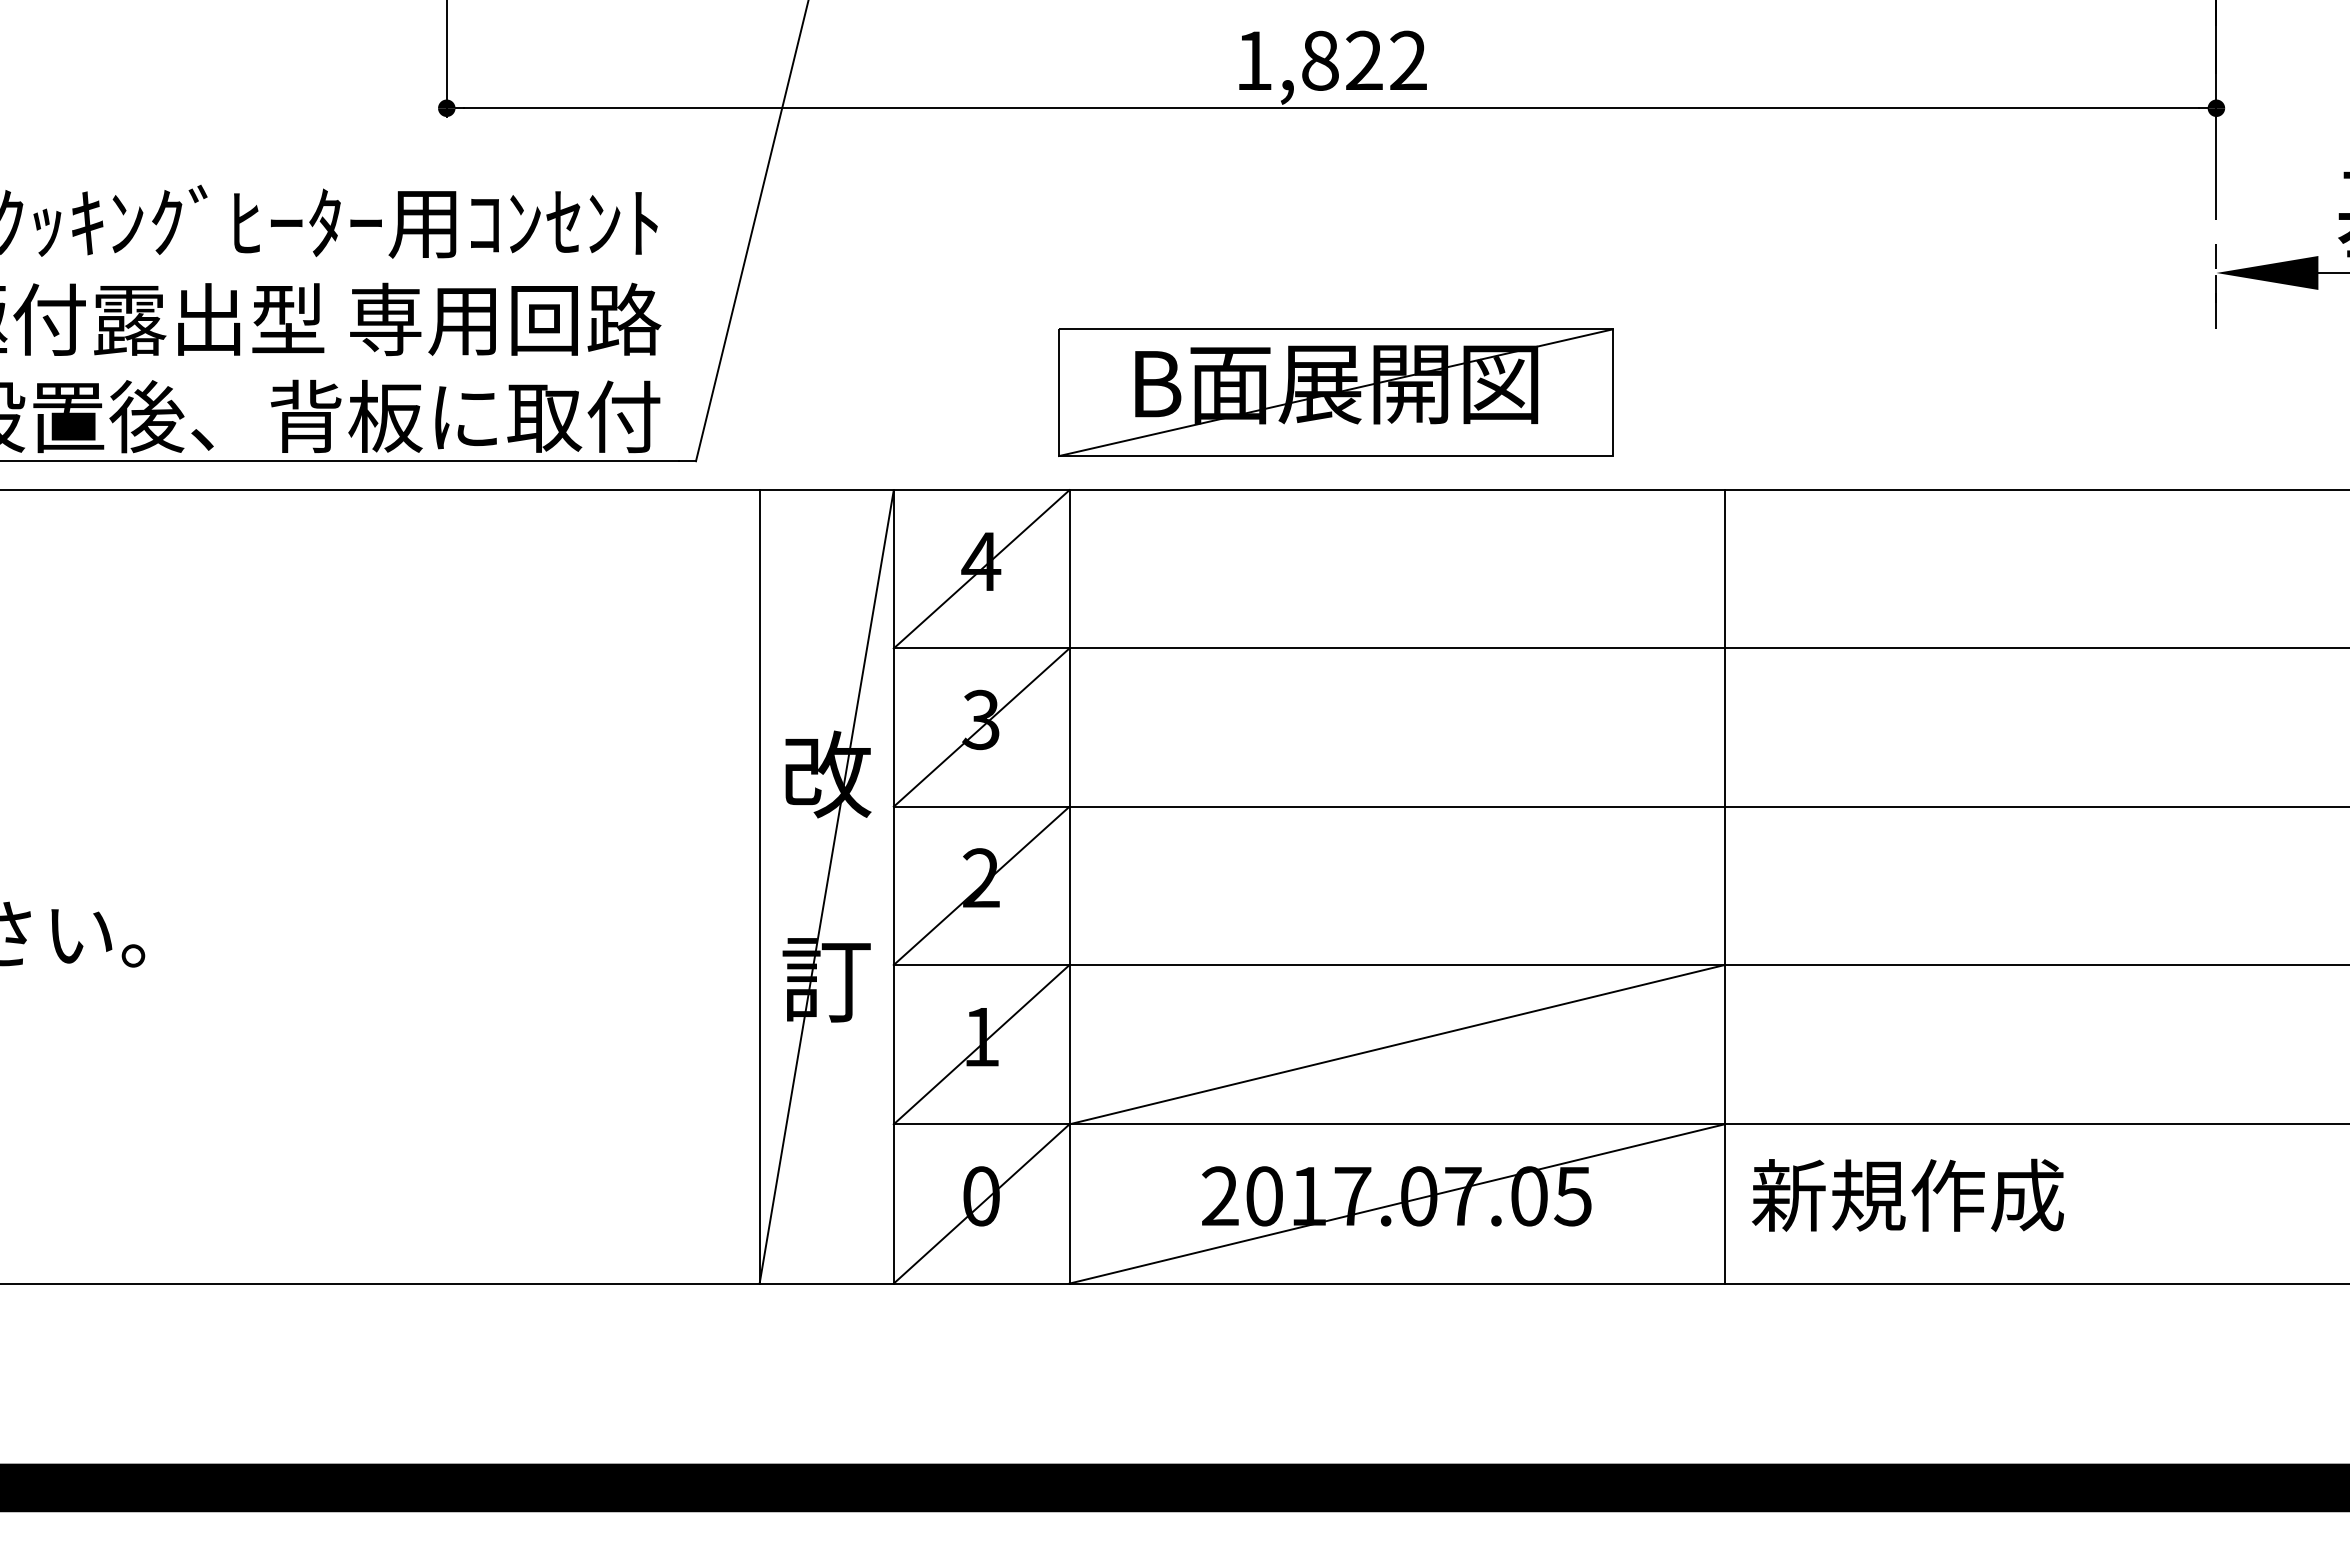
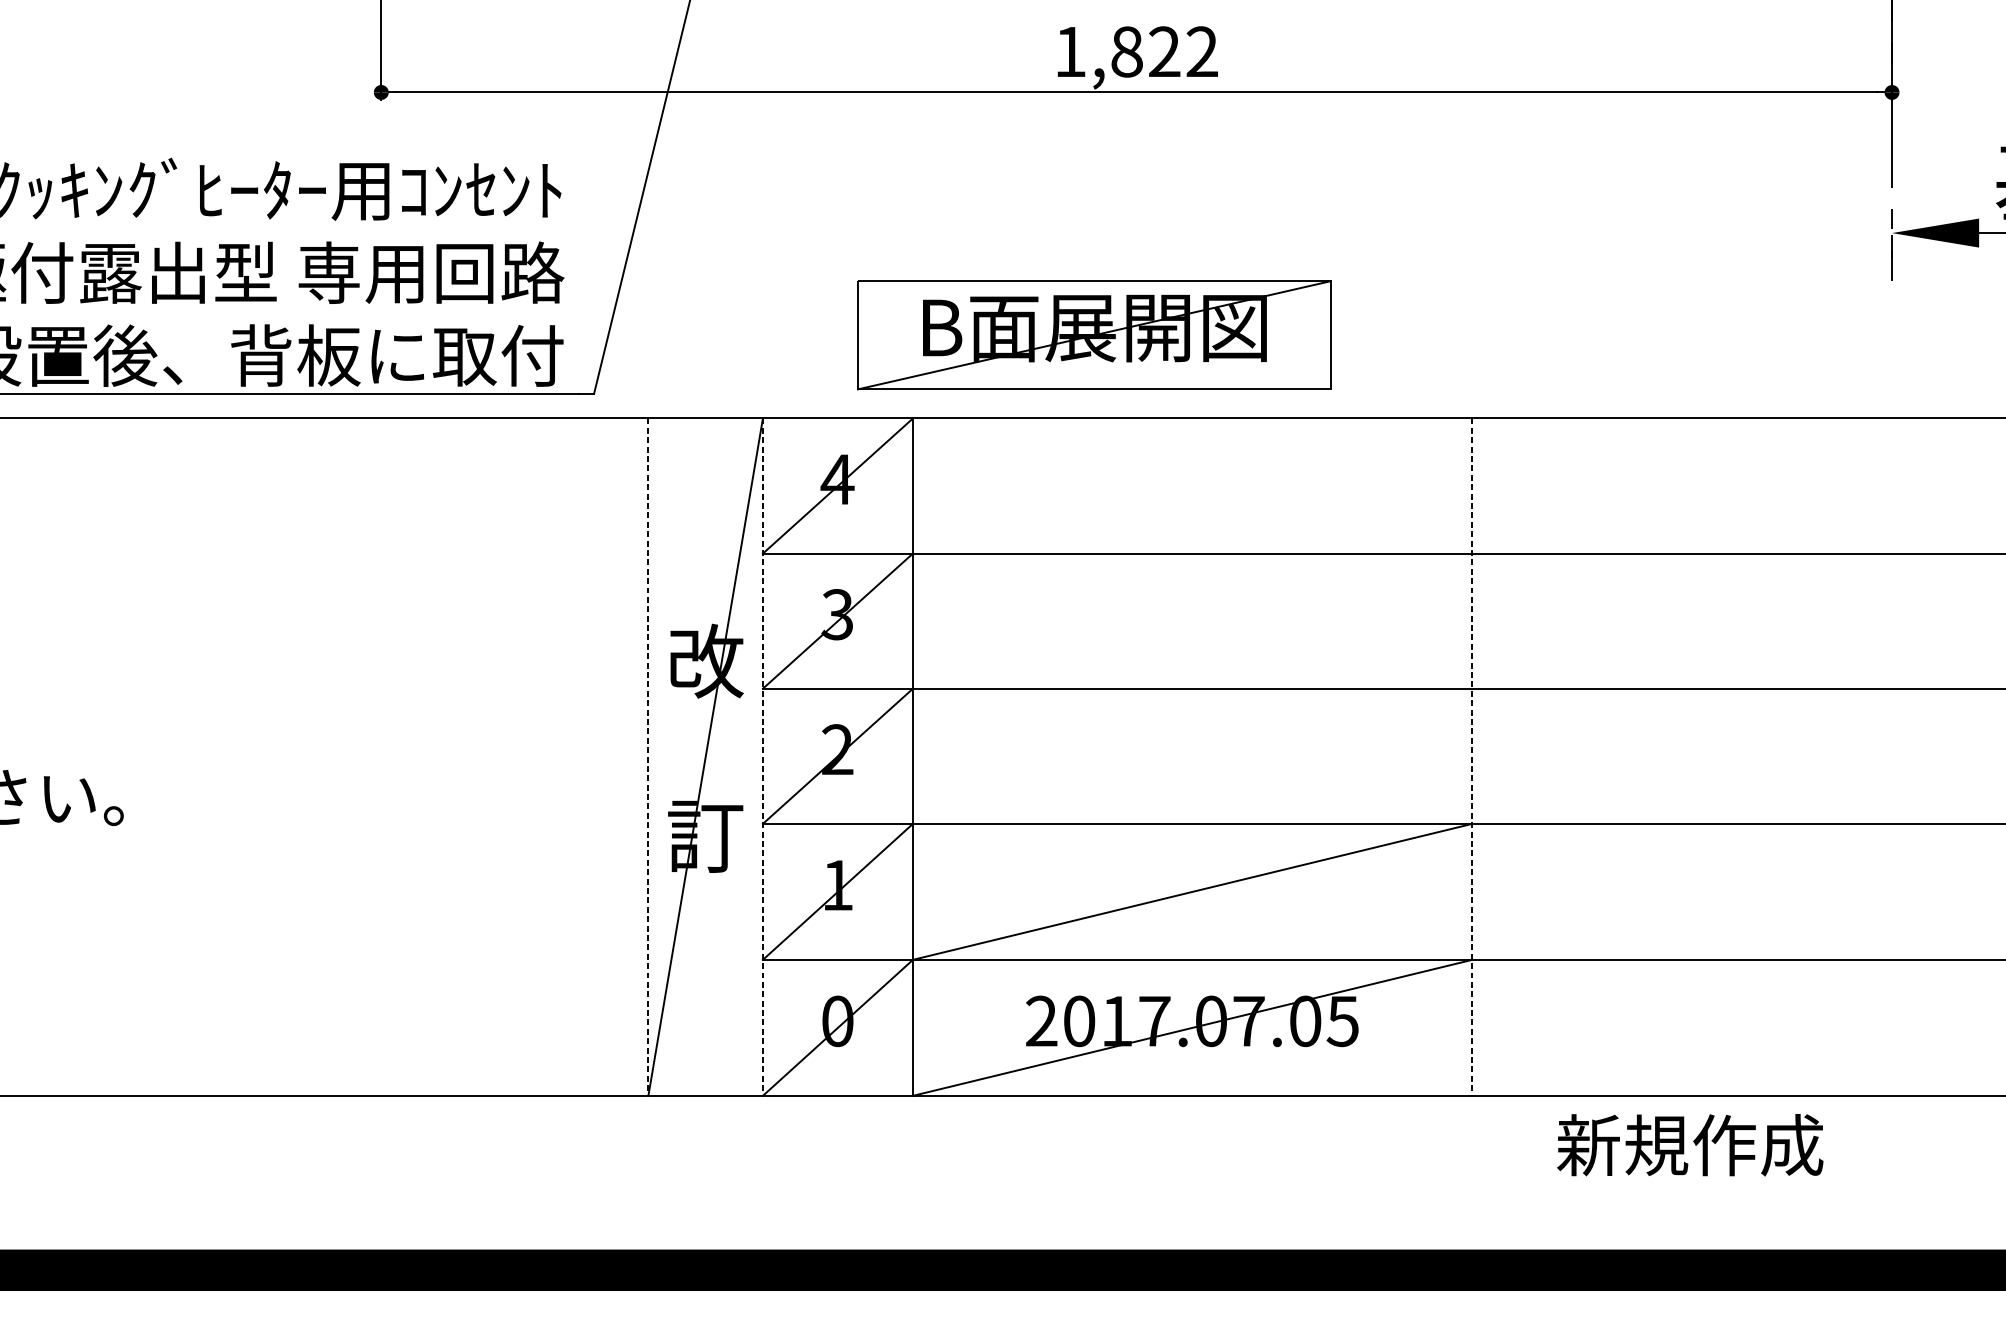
part: (1335, 392) -> (1093, 335), moved
line: (759, 886) -> (648, 756), solid -> dashed
line: (893, 886) -> (762, 756), solid -> dashed
line: (1724, 886) -> (1472, 756), solid -> dashed
text: (1907, 1195) -> (1689, 1145), moved

